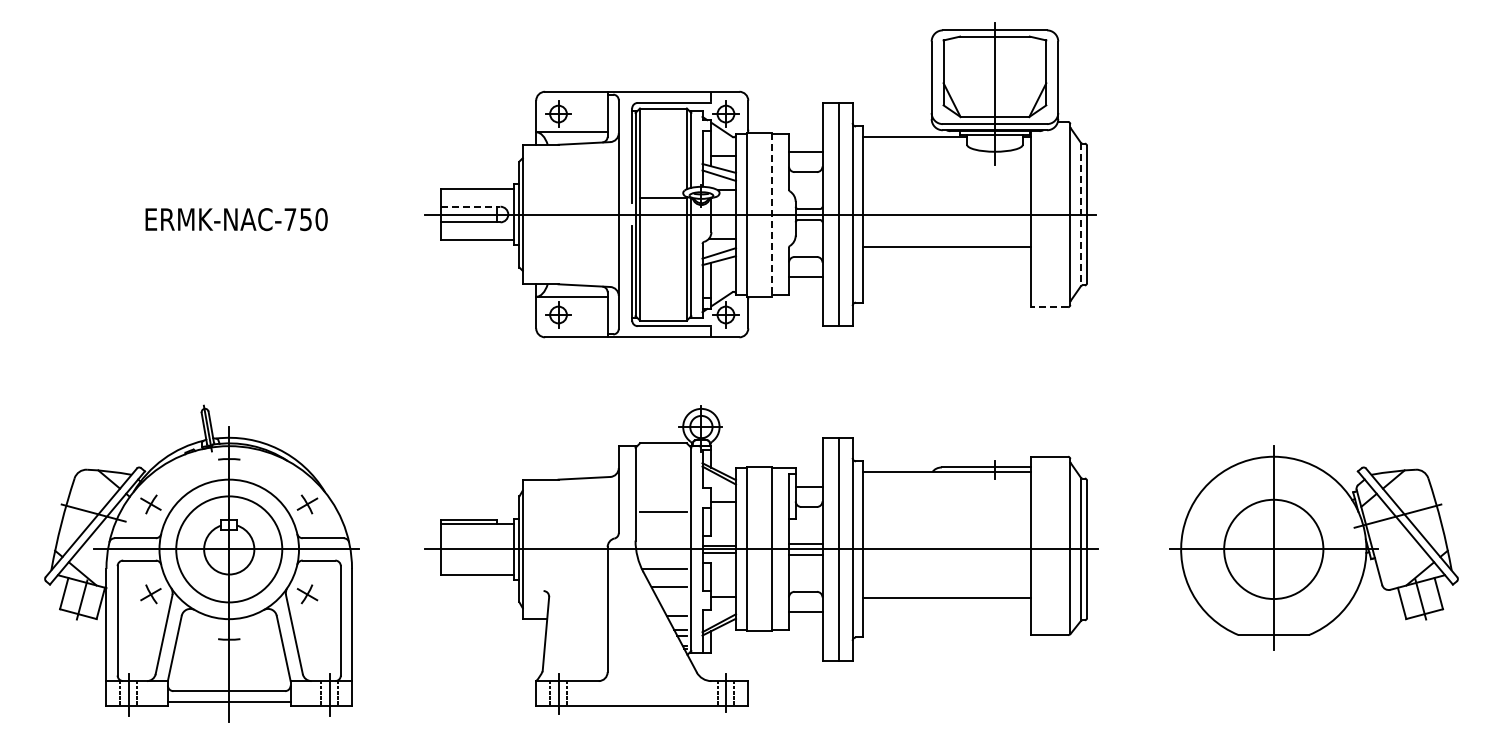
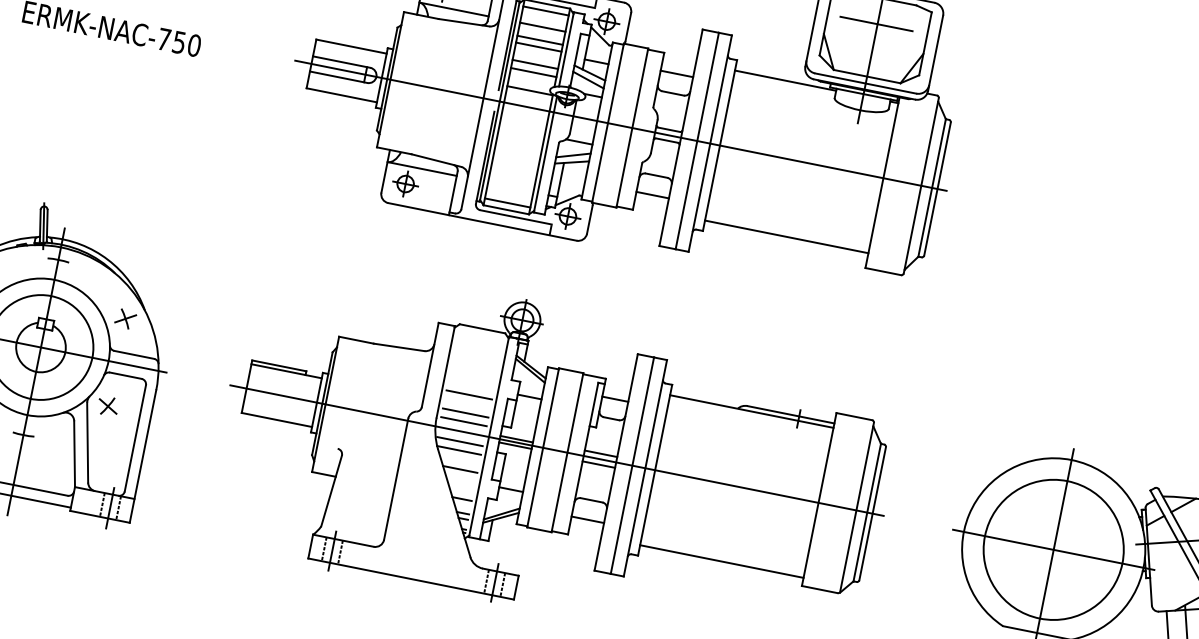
line: (993, 62) -> (876, 23), added
line: (663, 115) -> (546, 10), added
line: (663, 132) -> (542, 27), added
line: (663, 145) -> (540, 40), added
line: (663, 152) -> (538, 46), added
line: (663, 170) -> (535, 64), added
line: (663, 179) -> (533, 73), added
line: (470, 206) -> (341, 61), dashed -> solid
line: (772, 215) -> (632, 129), dashed -> solid
line: (1081, 215) -> (931, 188), dashed -> solid
line: (946, 246) -> (786, 236), moved
line: (1049, 307) -> (883, 271), dashed -> solid
line: (663, 313) -> (507, 202), added
line: (663, 530) -> (465, 413), added
line: (663, 539) -> (463, 422), added
circle: (1273, 549) -> (1053, 549), size x1.43
line: (663, 559) -> (460, 441), added
line: (946, 597) -> (721, 561), moved

